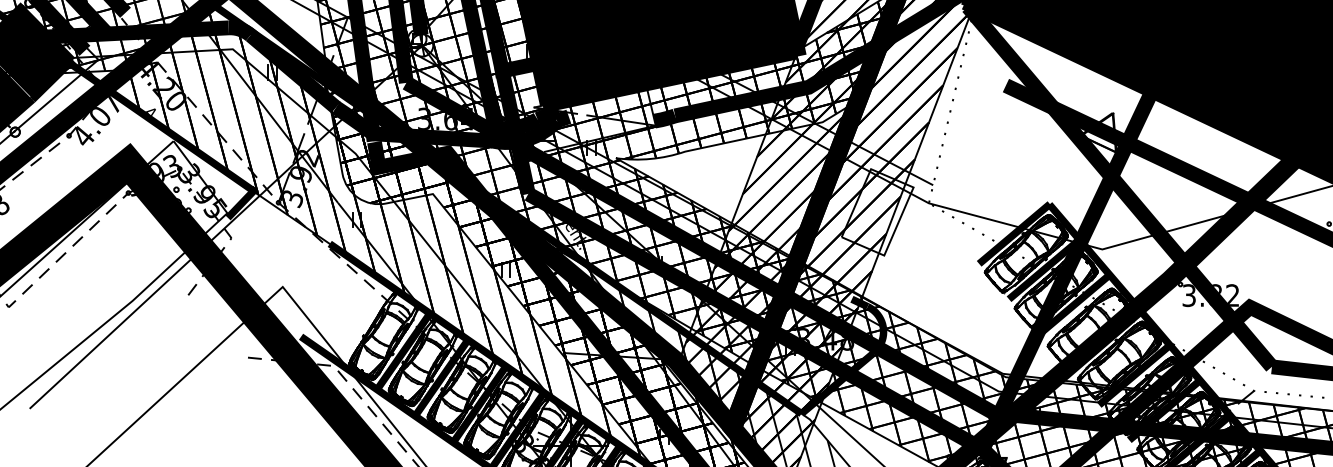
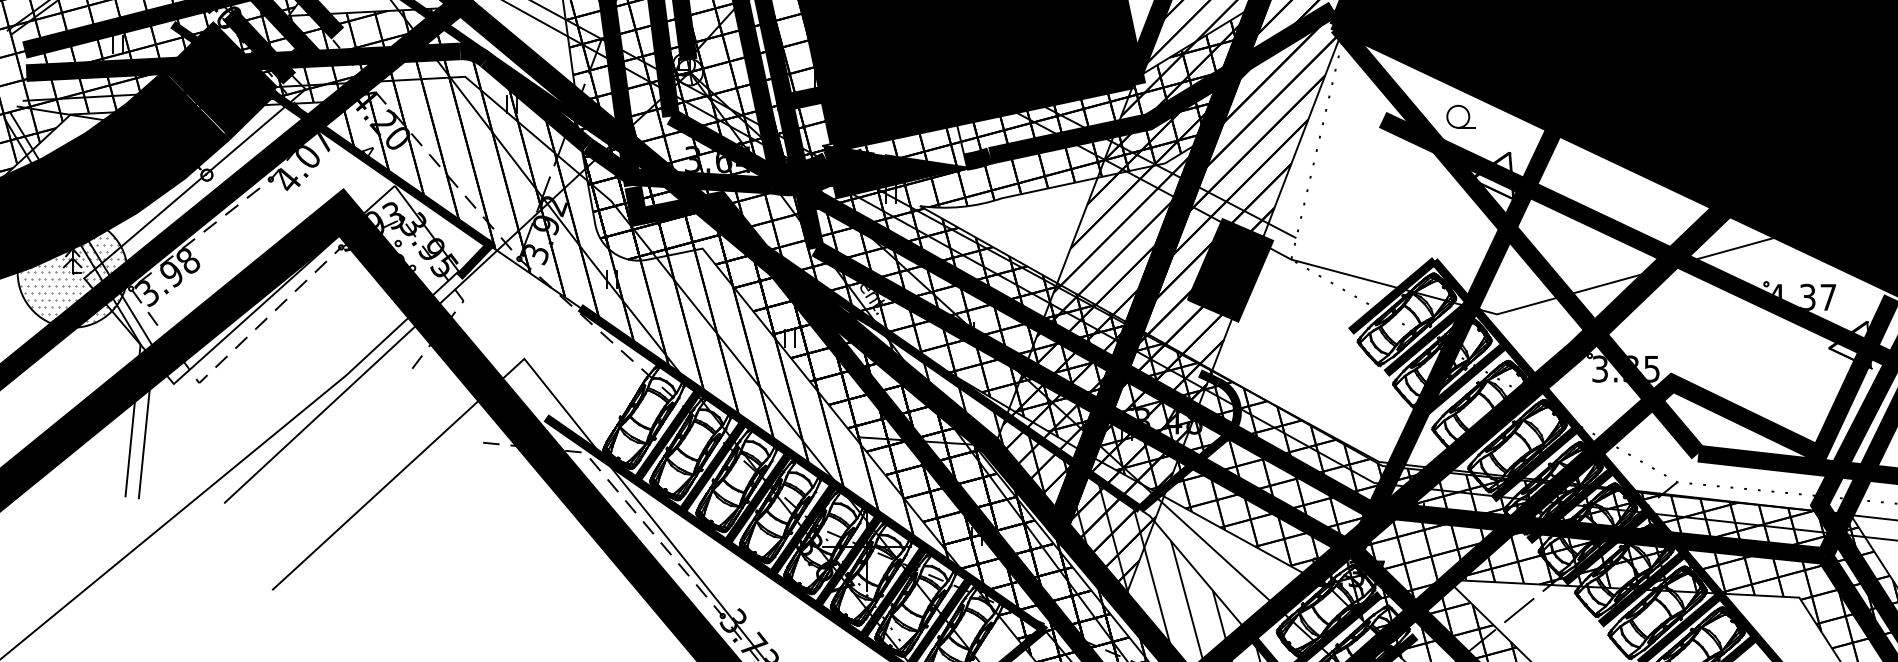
part: (1071, 82) -> (1460, 116), added
fill: (595, 129) -> (895, 171), added
fill: (877, 212) -> (1230, 270), added
text: (1224, 295) -> (1641, 368), 3.82 -> 3.35

